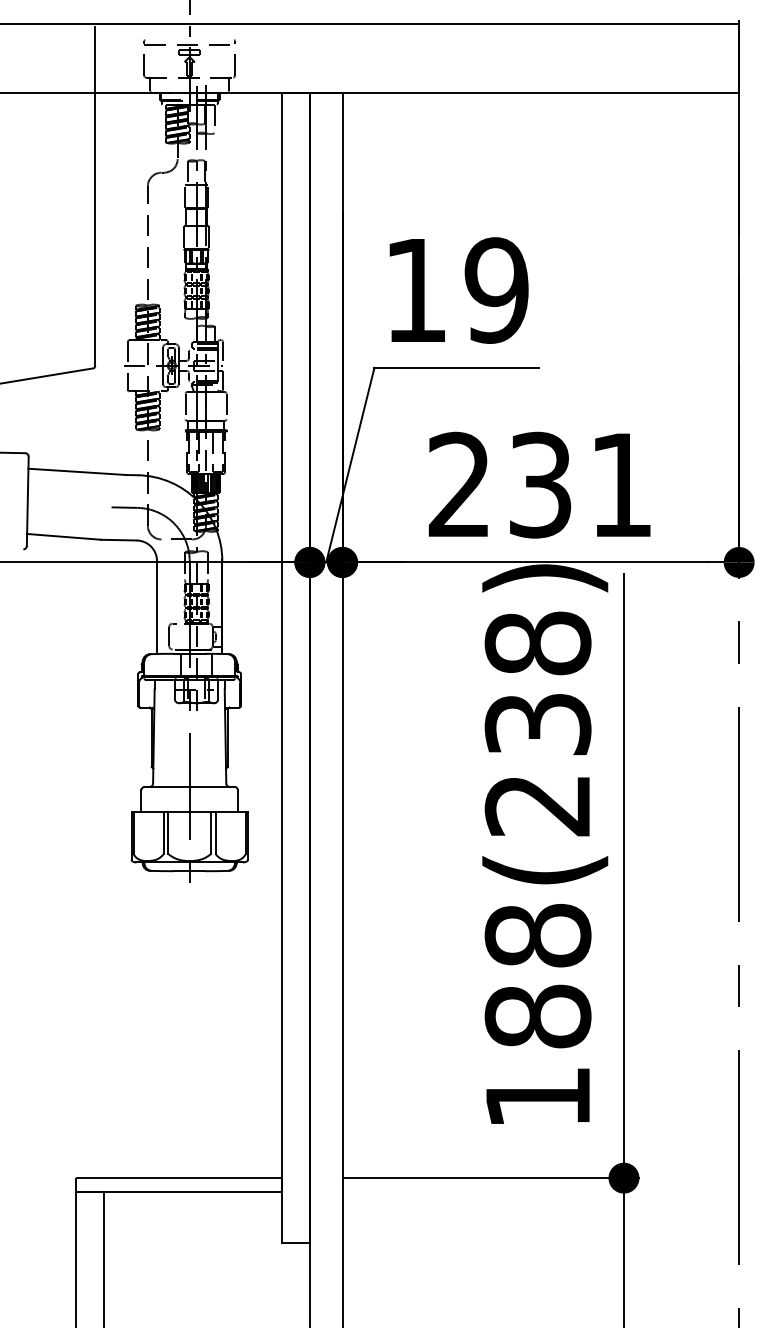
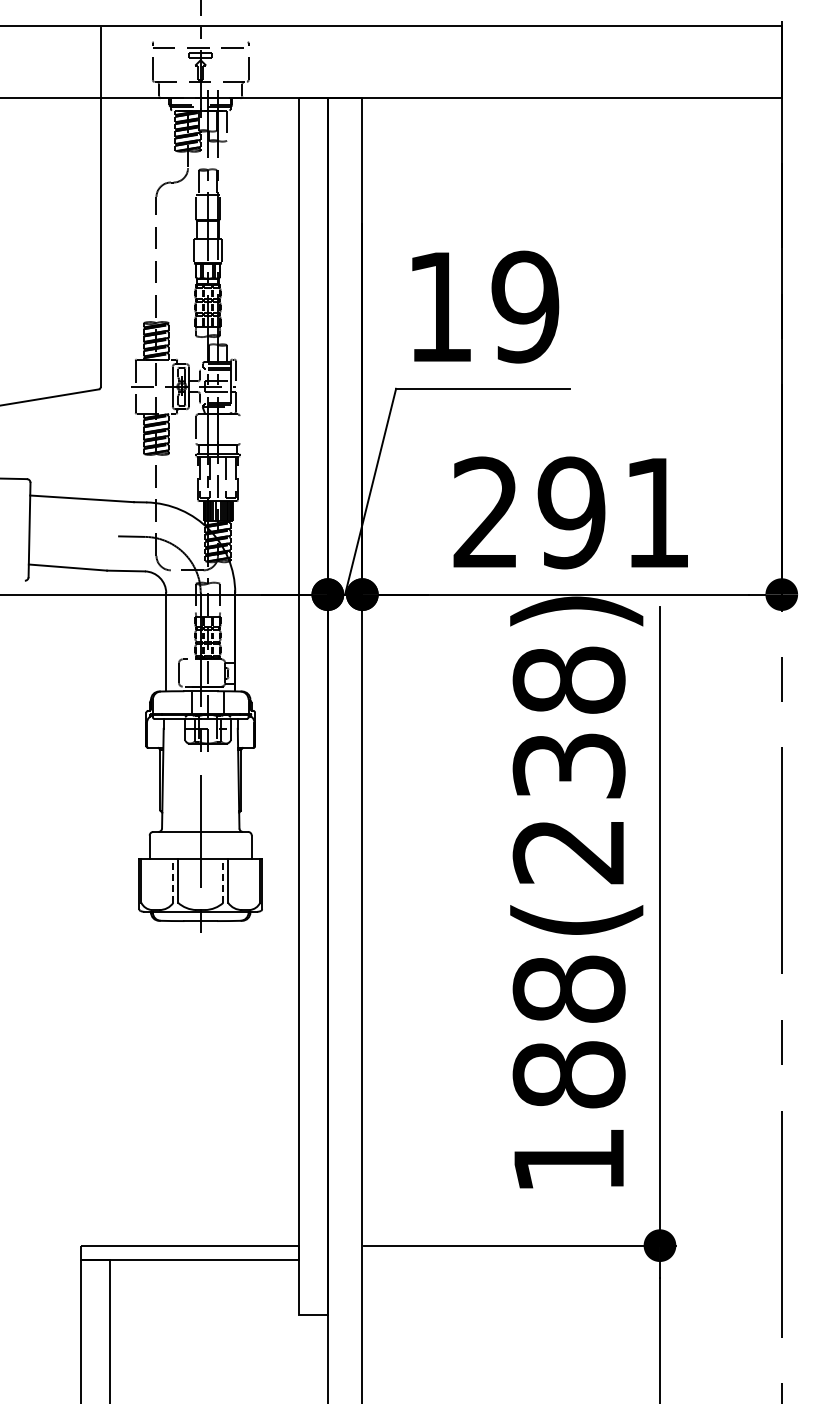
line: (226, 406) -> (239, 429), removed
text: (540, 484) -> (571, 512), 231 -> 291
line: (163, 832) -> (173, 880), solid -> dashed
line: (211, 832) -> (223, 880), solid -> dashed

